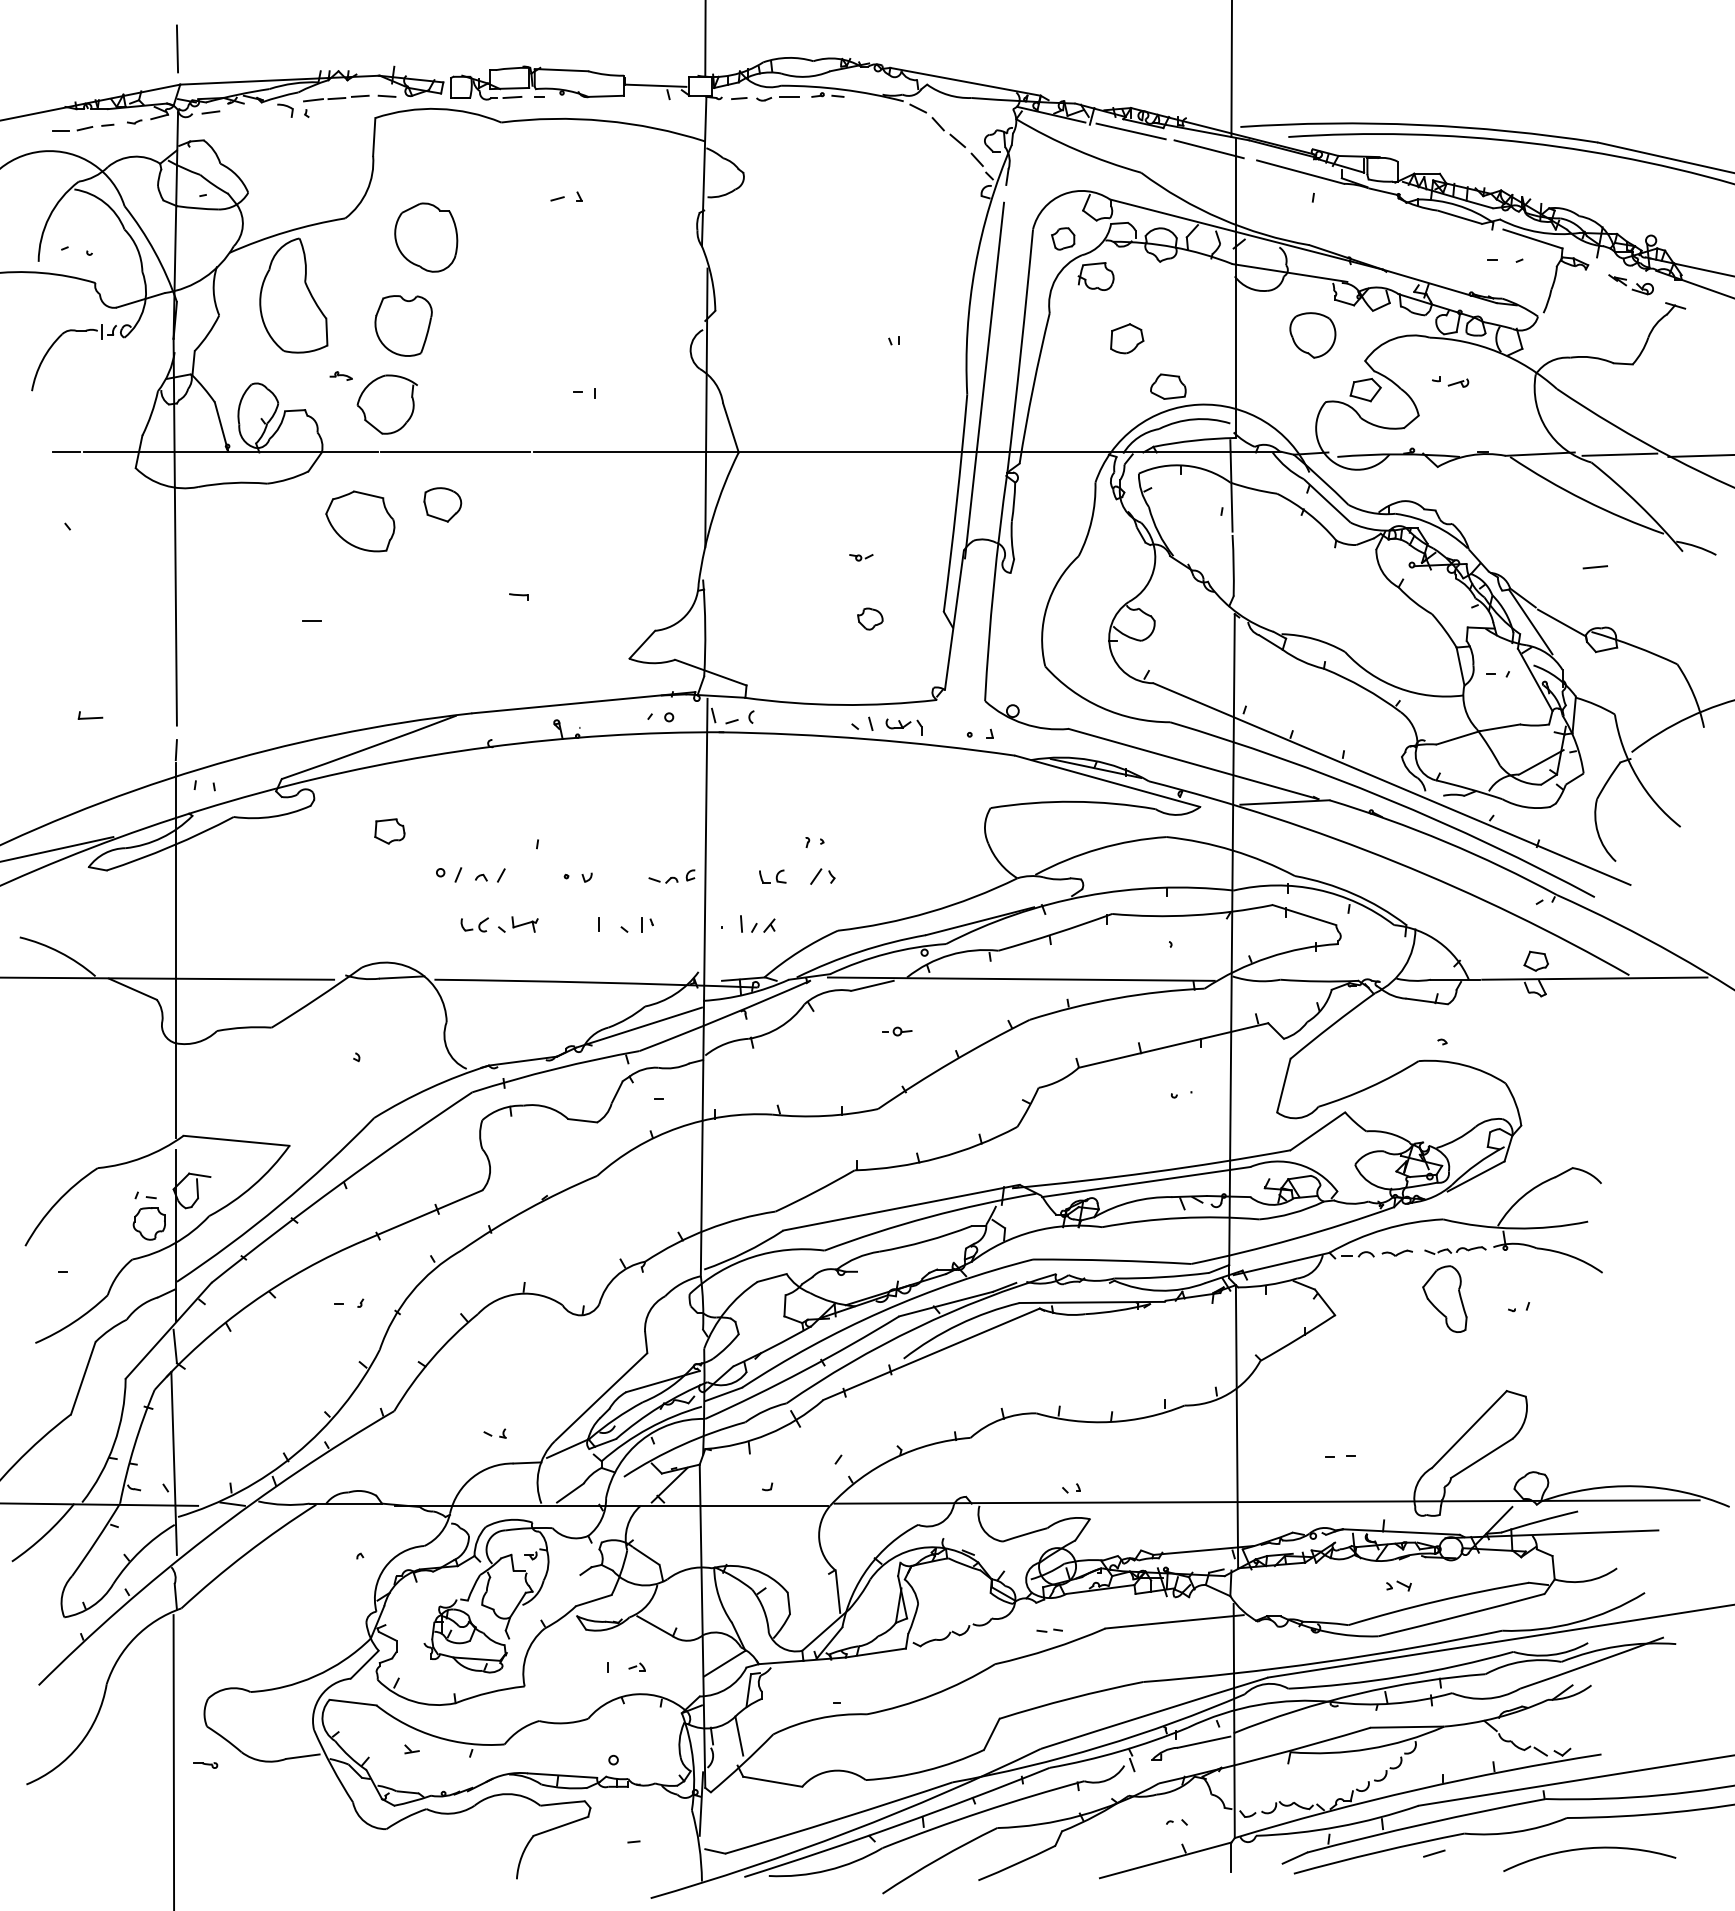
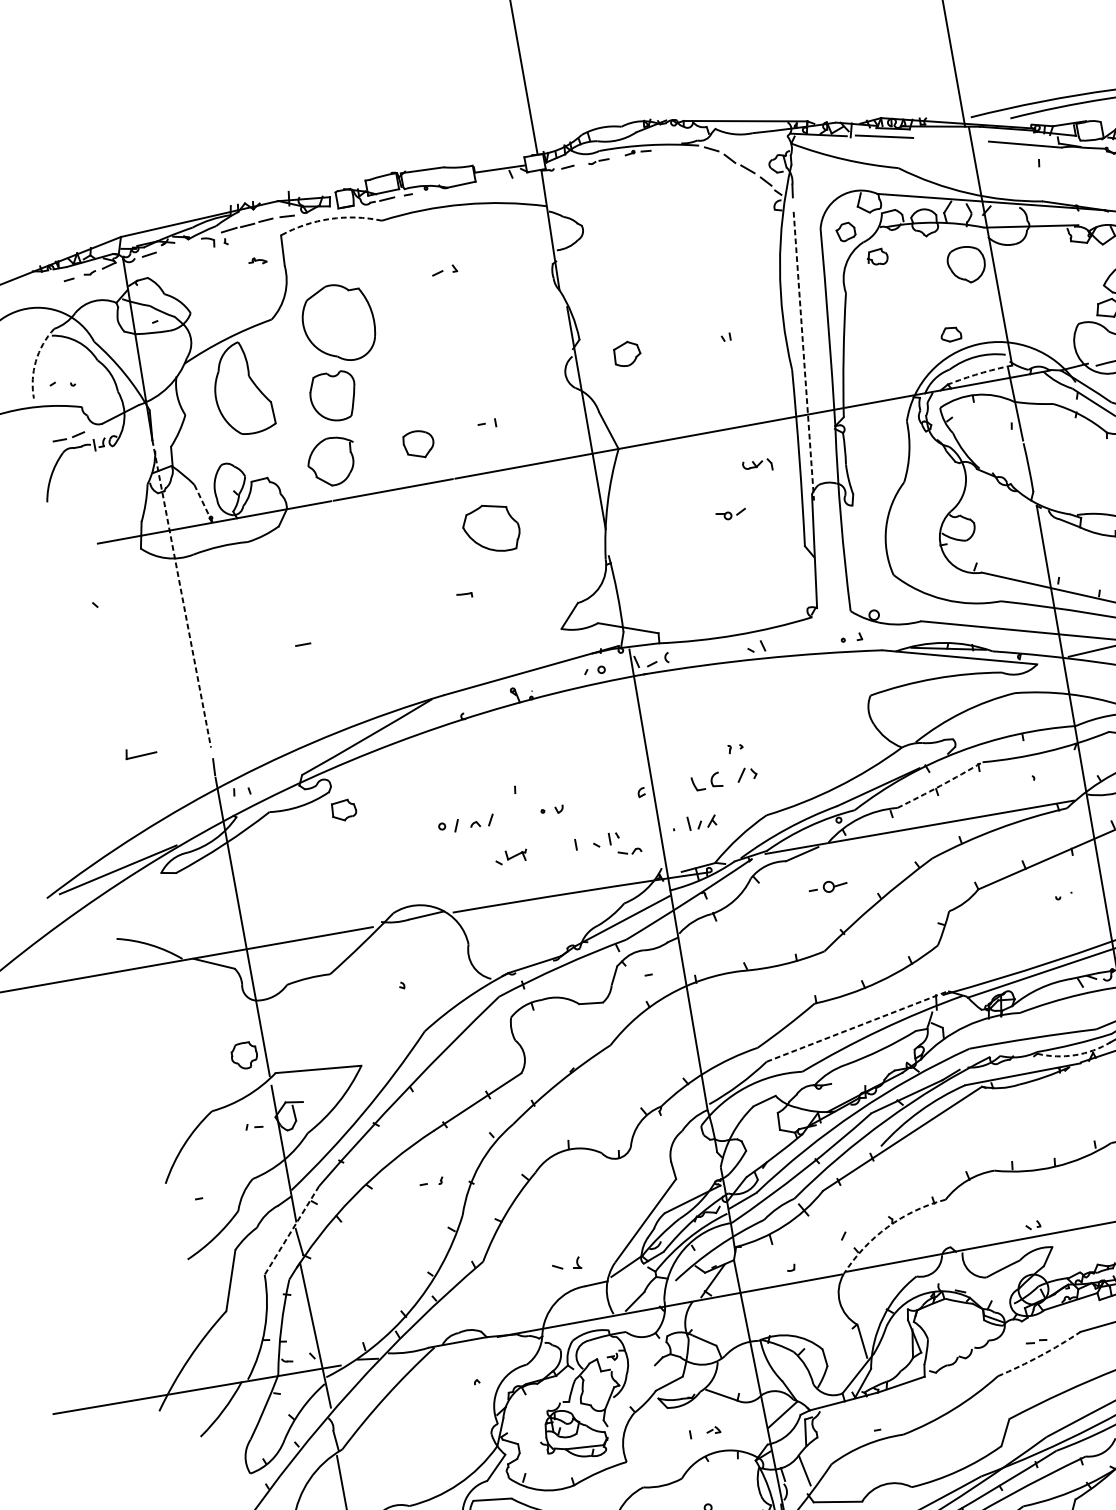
line: (177, 48) -> (113, 208), removed
part: (777, 98) -> (598, 161), size x0.6
arc: (438, 108) -> (329, 218), solid -> dashed
part: (72, 128) -> (68, 436), moved
line: (1208, 149) -> (948, 139), removed
arc: (49, 217) -> (36, 361), solid -> dashed
part: (426, 237) -> (339, 323), size x1.4
part: (1095, 276) -> (877, 257), size x0.7
part: (1312, 335) -> (966, 264), moved
part: (1127, 338) -> (627, 353), moved
part: (340, 375) -> (256, 260), moved
line: (984, 380) -> (803, 356), solid -> dashed
part: (1168, 386) -> (951, 334), size x0.7
line: (221, 427) -> (203, 503), solid -> dashed
arc: (1194, 440) -> (979, 373), solid -> dashed
line: (66, 452) -> (83, 546), removed
part: (442, 504) -> (418, 444), moved
part: (360, 521) -> (491, 528), moved
line: (175, 532) -> (181, 594), solid -> dashed
part: (861, 557) -> (731, 514), size x1.6
part: (870, 618) -> (747, 562), removed
part: (90, 715) -> (140, 752), size x1.6
part: (903, 726) -> (757, 465), moved
part: (389, 831) -> (343, 810), moved
part: (772, 876) -> (706, 781), size x1.4
part: (663, 879) -> (629, 851), moved
part: (474, 924) -> (476, 862), removed
arc: (1055, 933) -> (940, 785), solid -> dashed
part: (897, 1031) -> (828, 886), size x1.6
line: (901, 1207) -> (857, 1026), solid -> dashed
part: (148, 1223) -> (243, 1055), moved
arc: (1159, 1290) -> (1074, 1055), solid -> dashed
line: (168, 1331) -> (291, 1231), solid -> dashed
part: (494, 1433) -> (566, 1265), size x1.6
arc: (893, 1458) -> (887, 1227), solid -> dashed
arc: (1051, 1648) -> (1040, 1355), solid -> dashed

